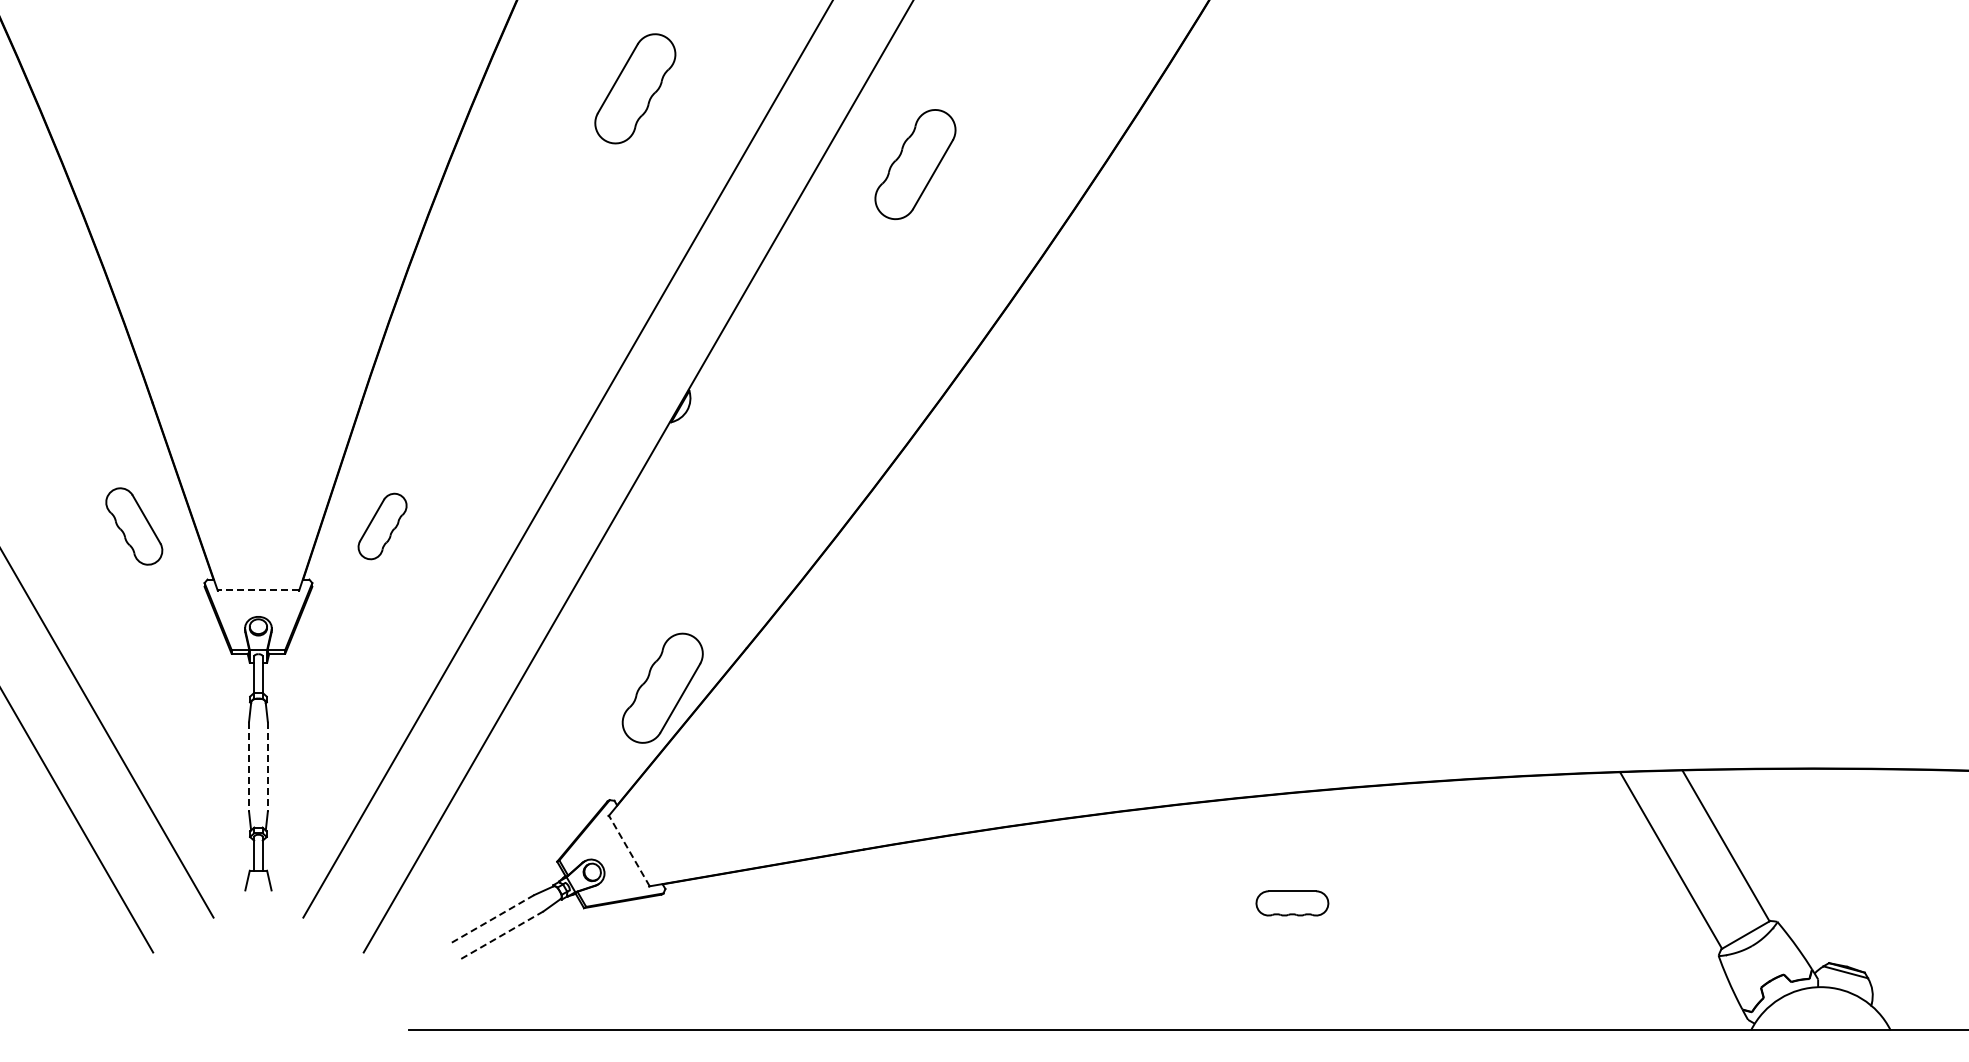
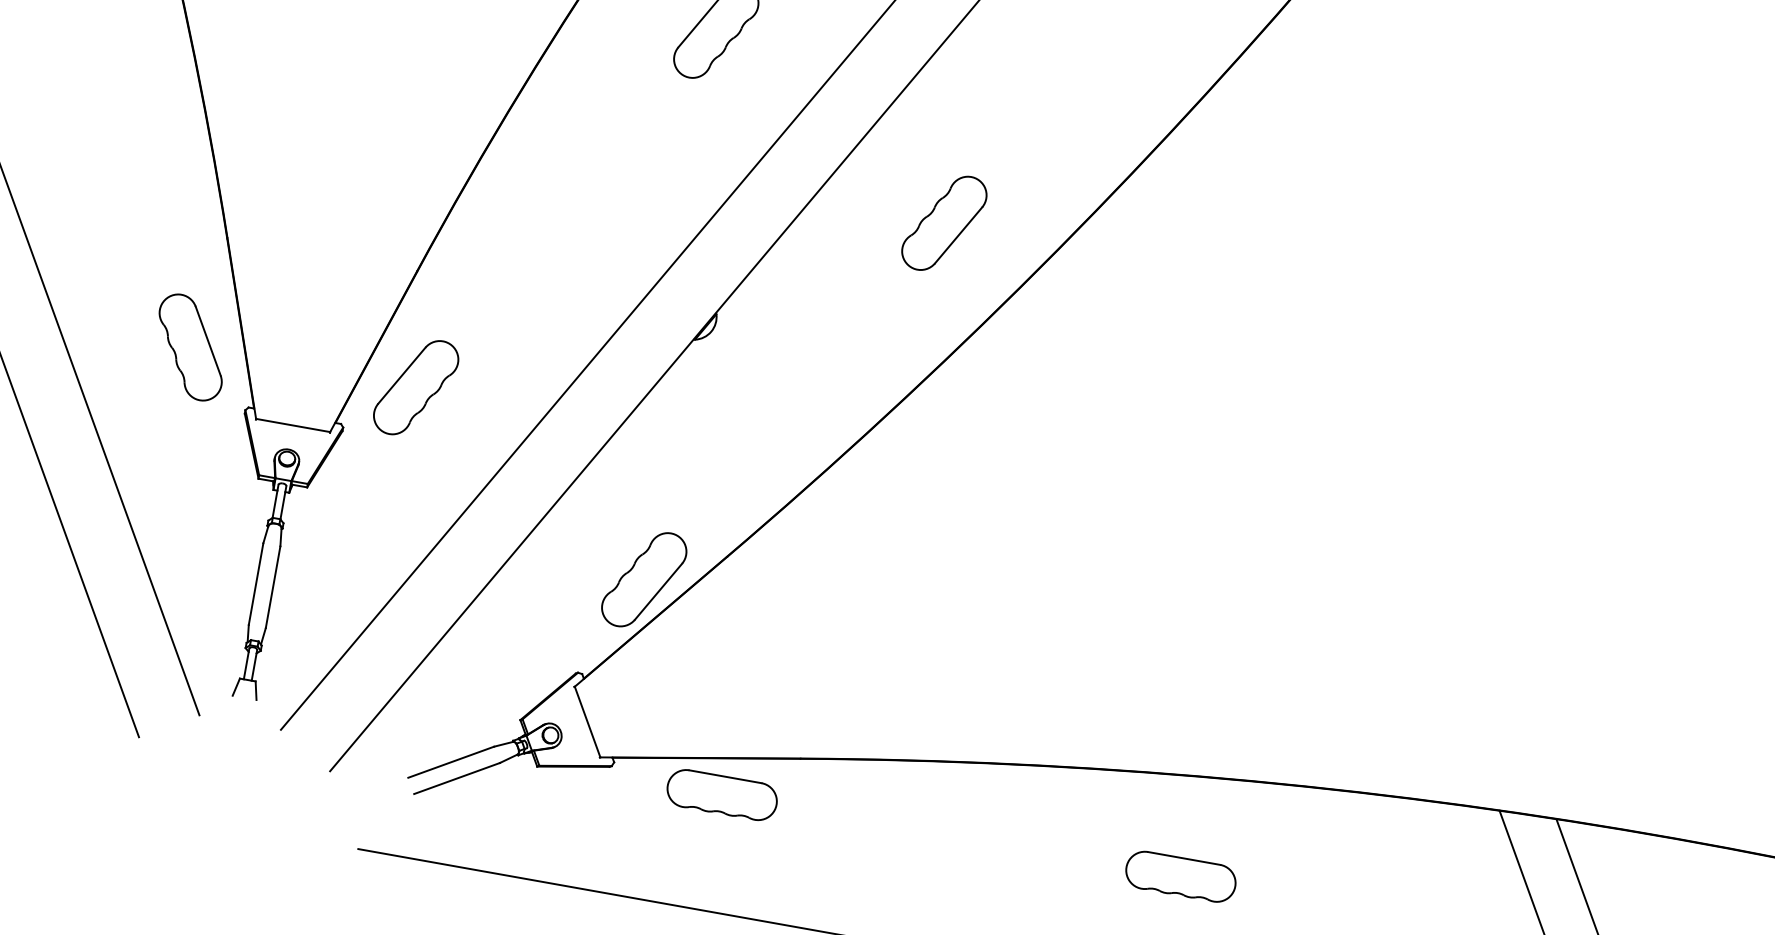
part: (915, 164) -> (944, 223), moved
part: (134, 526) -> (190, 347), size x1.43
part: (382, 526) -> (416, 387), size x1.67
line: (258, 590) -> (293, 425), dashed -> solid
line: (249, 766) -> (256, 583), dashed -> solid
line: (267, 766) -> (272, 586), dashed -> solid
line: (629, 851) -> (587, 722), dashed -> solid
part: (786, 903) -> (721, 795), added
part: (1292, 903) -> (1181, 876), size x1.67
line: (490, 920) -> (450, 762), dashed -> solid
line: (500, 936) -> (456, 778), dashed -> solid

